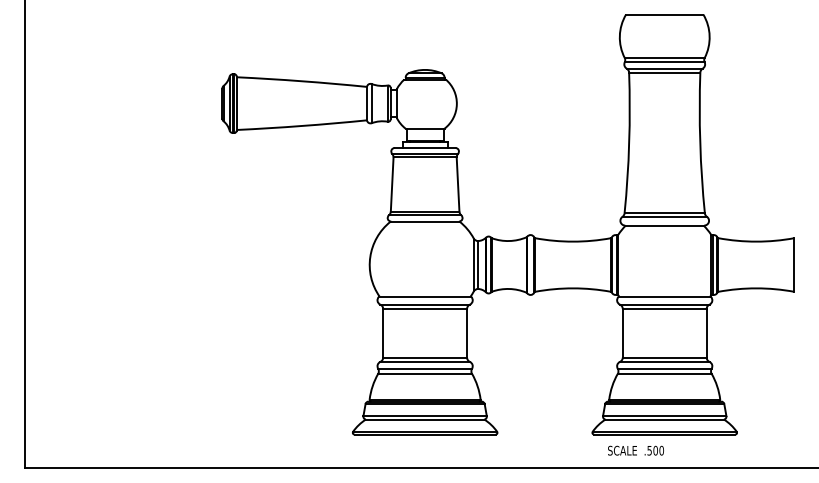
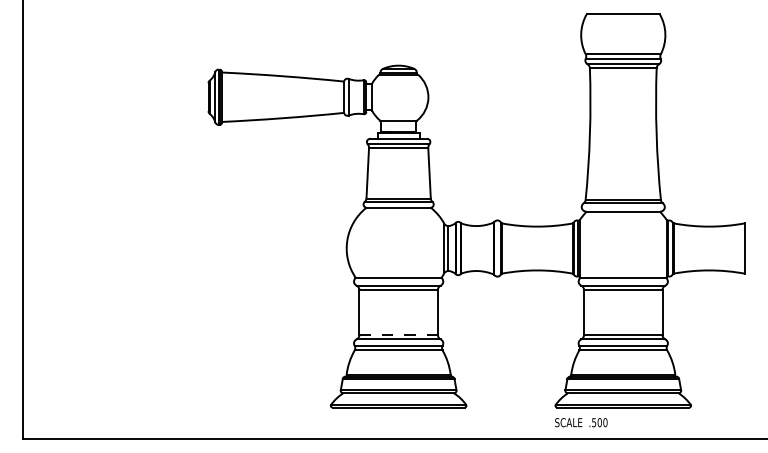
line: (425, 357) -> (399, 335), solid -> dashed
text: (635, 450) -> (580, 422), moved

